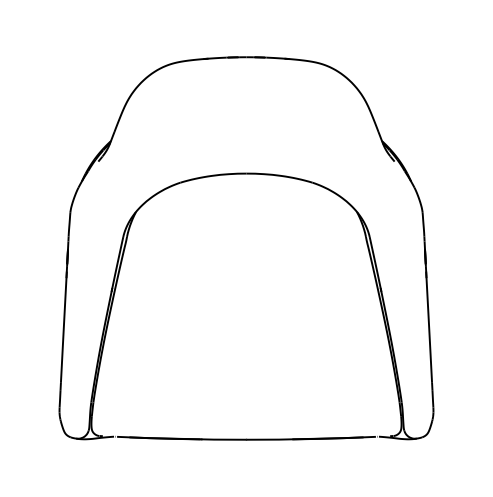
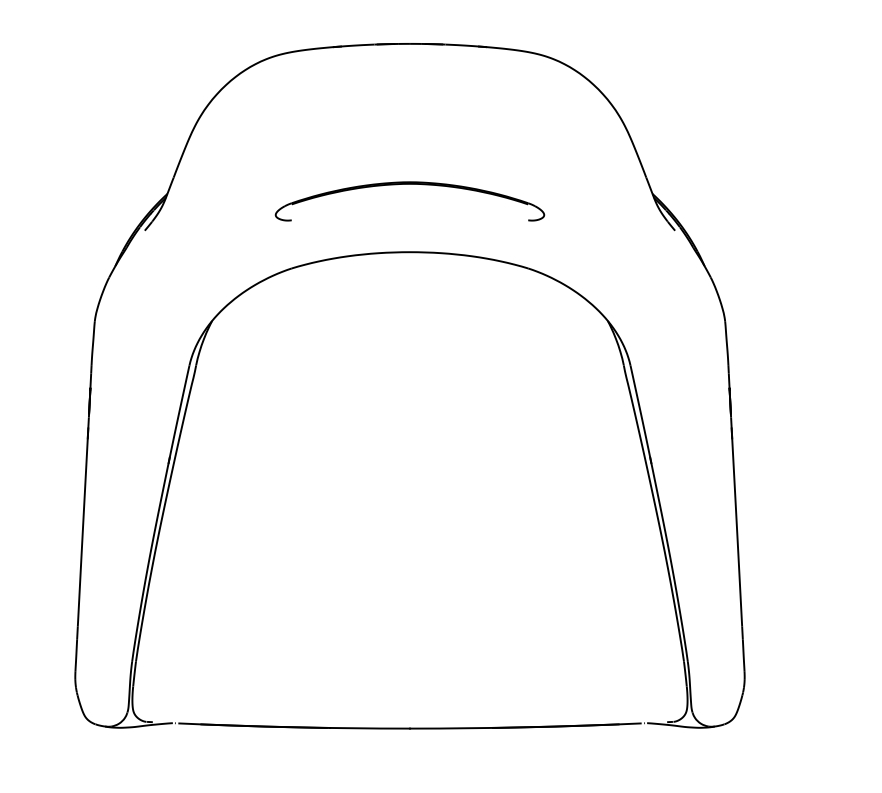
part: (246, 136) -> (409, 185), added

